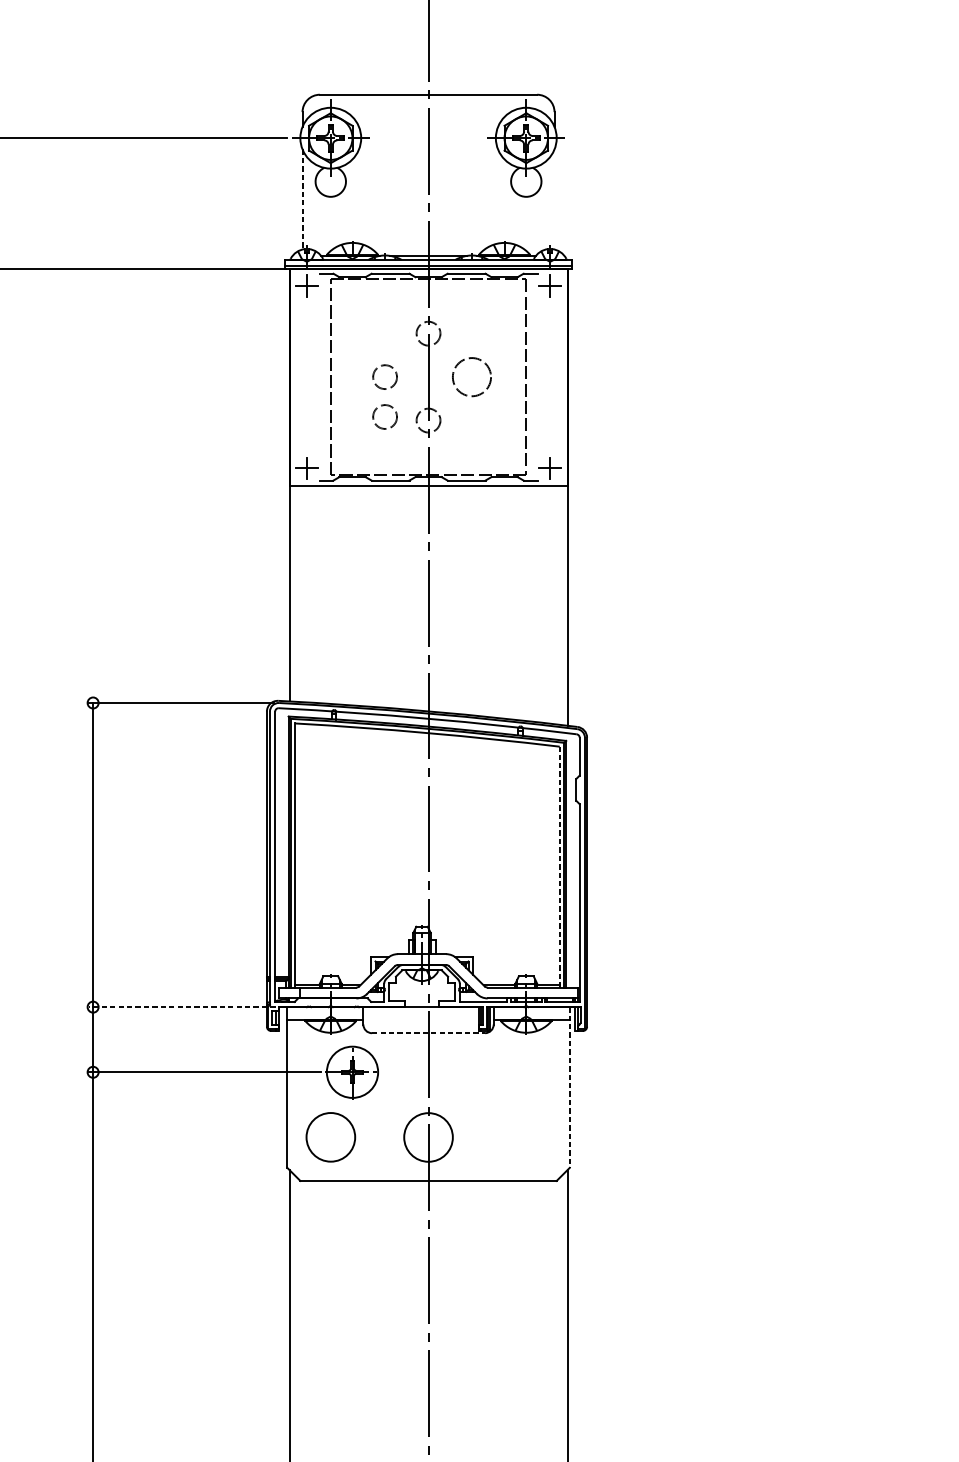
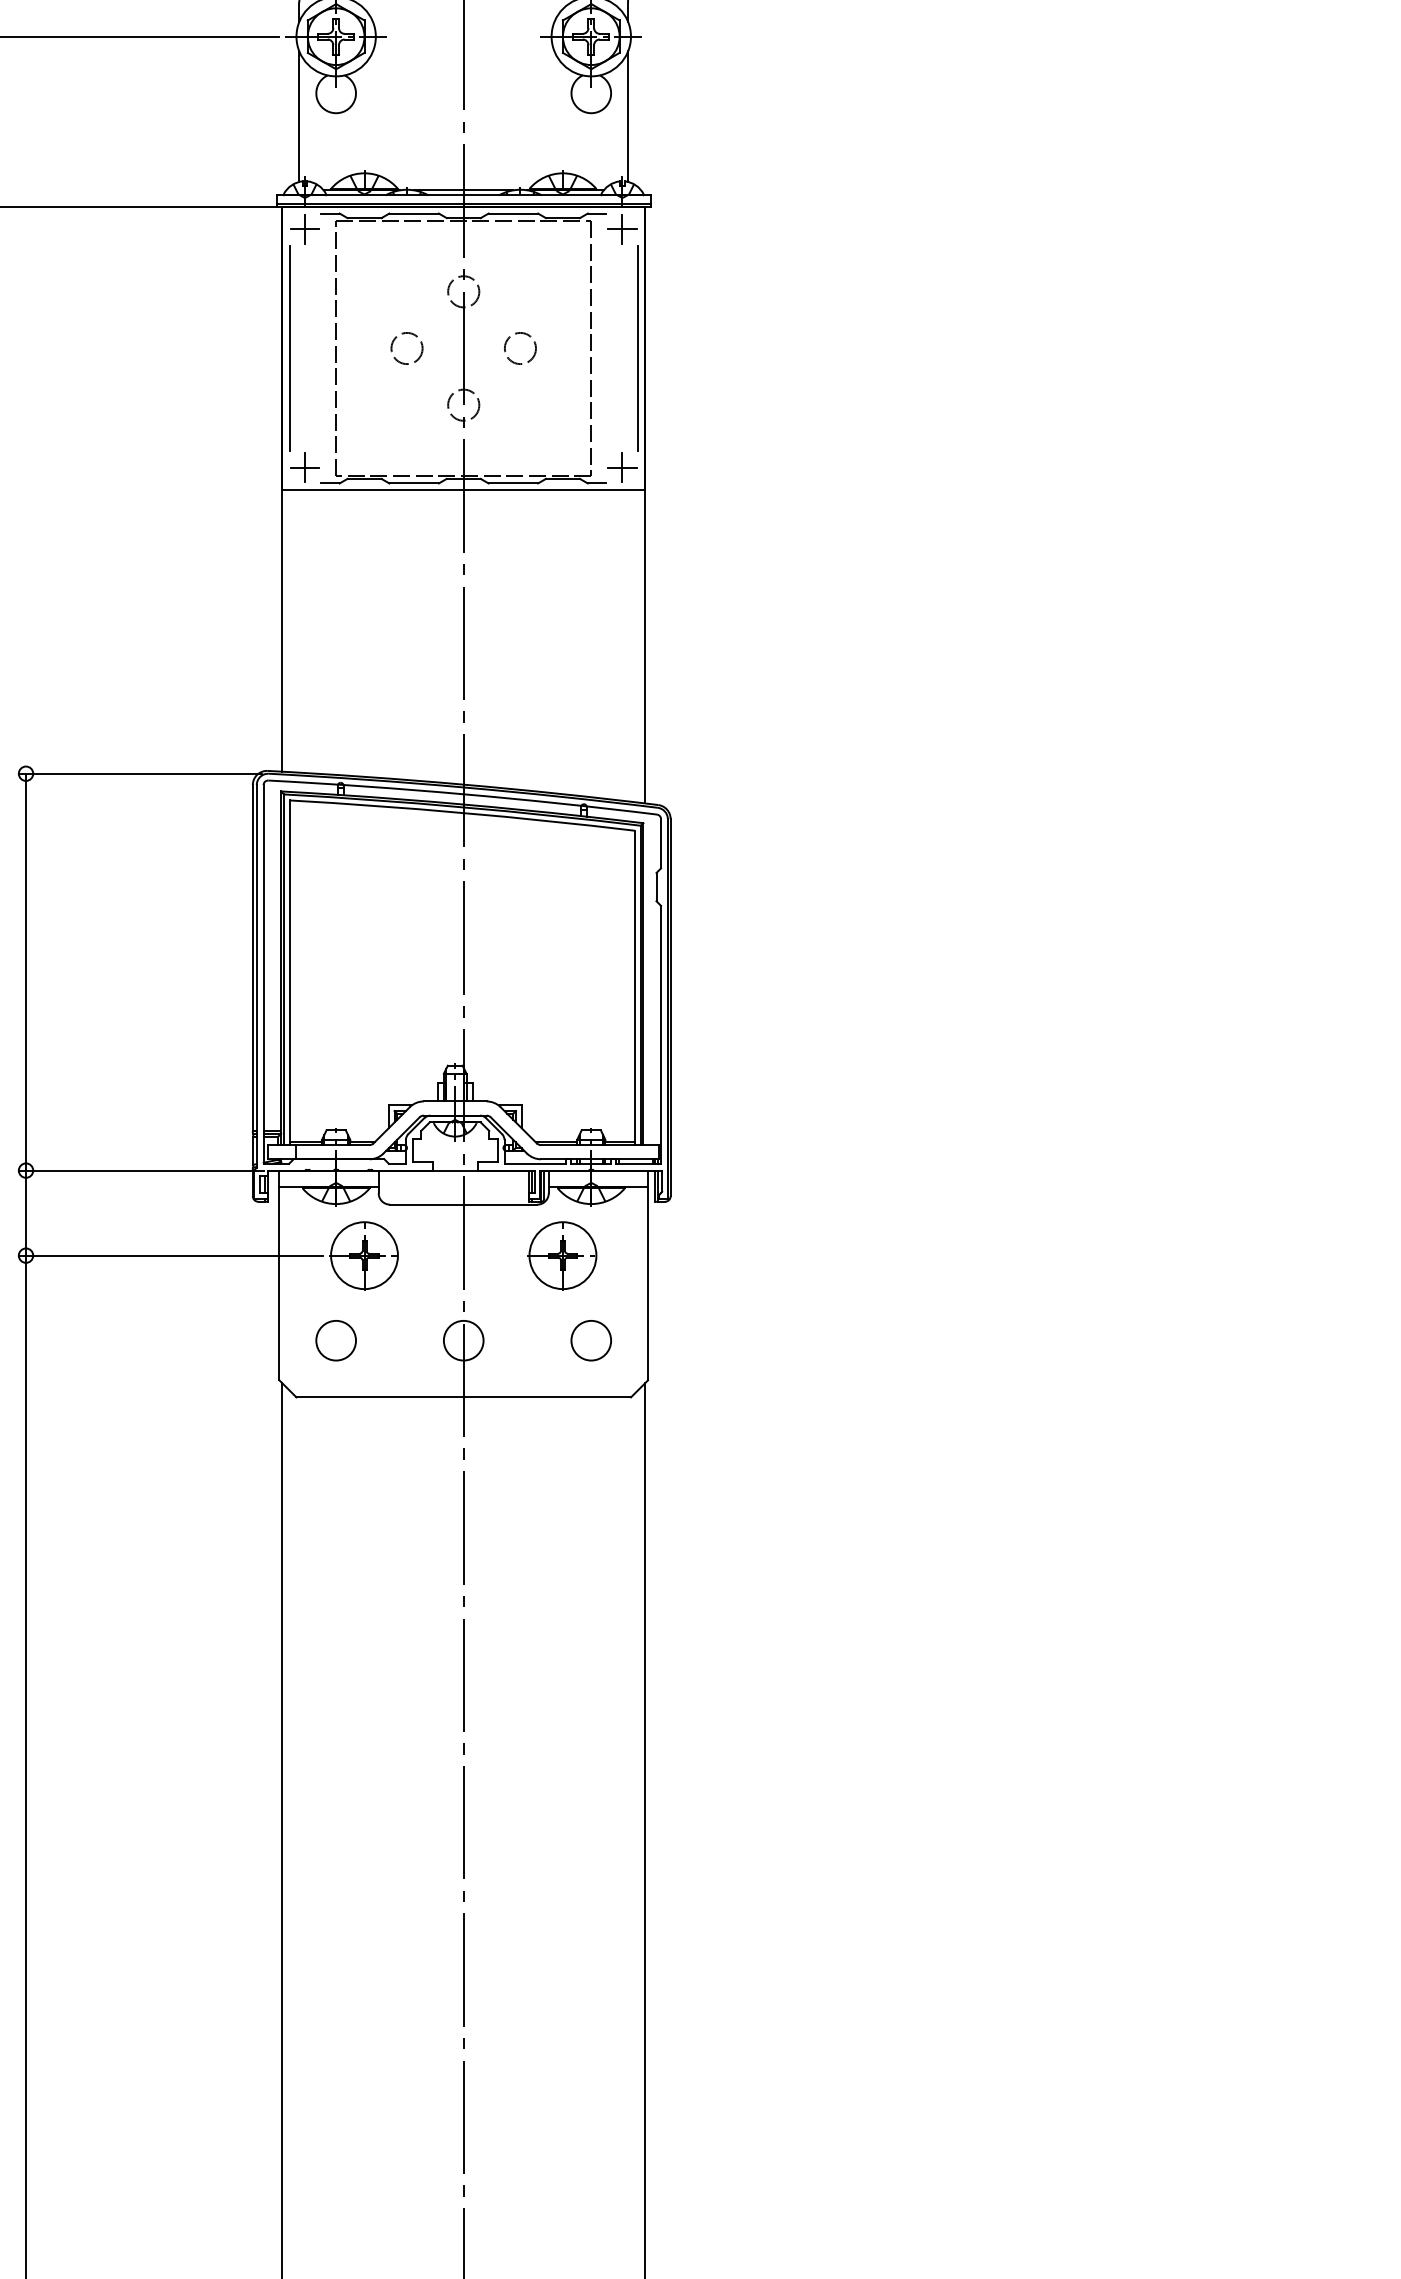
line: (554, 199) -> (628, 116), added
line: (302, 200) -> (299, 117), dashed -> solid
line: (295, 377) -> (289, 348), added
circle: (472, 377) -> (520, 348), size x0.62
line: (561, 377) -> (637, 348), added
circle: (384, 416) -> (406, 400), removed
line: (559, 866) -> (634, 987), dashed -> solid
line: (182, 1007) -> (142, 1170), dashed -> solid
line: (428, 1033) -> (463, 1204), dashed -> solid
part: (504, 1072) -> (562, 1255), added
line: (570, 1087) -> (648, 1275), dashed -> solid
circle: (330, 1137) -> (335, 1340), size x0.62
circle: (428, 1137) -> (463, 1340), size x0.62
circle: (525, 1137) -> (590, 1340), added

